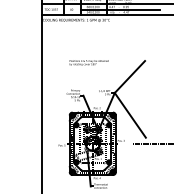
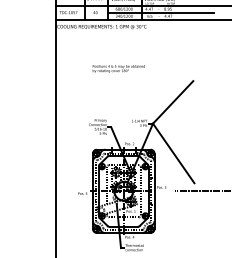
text: (88, 62) -> (117, 68), moved

